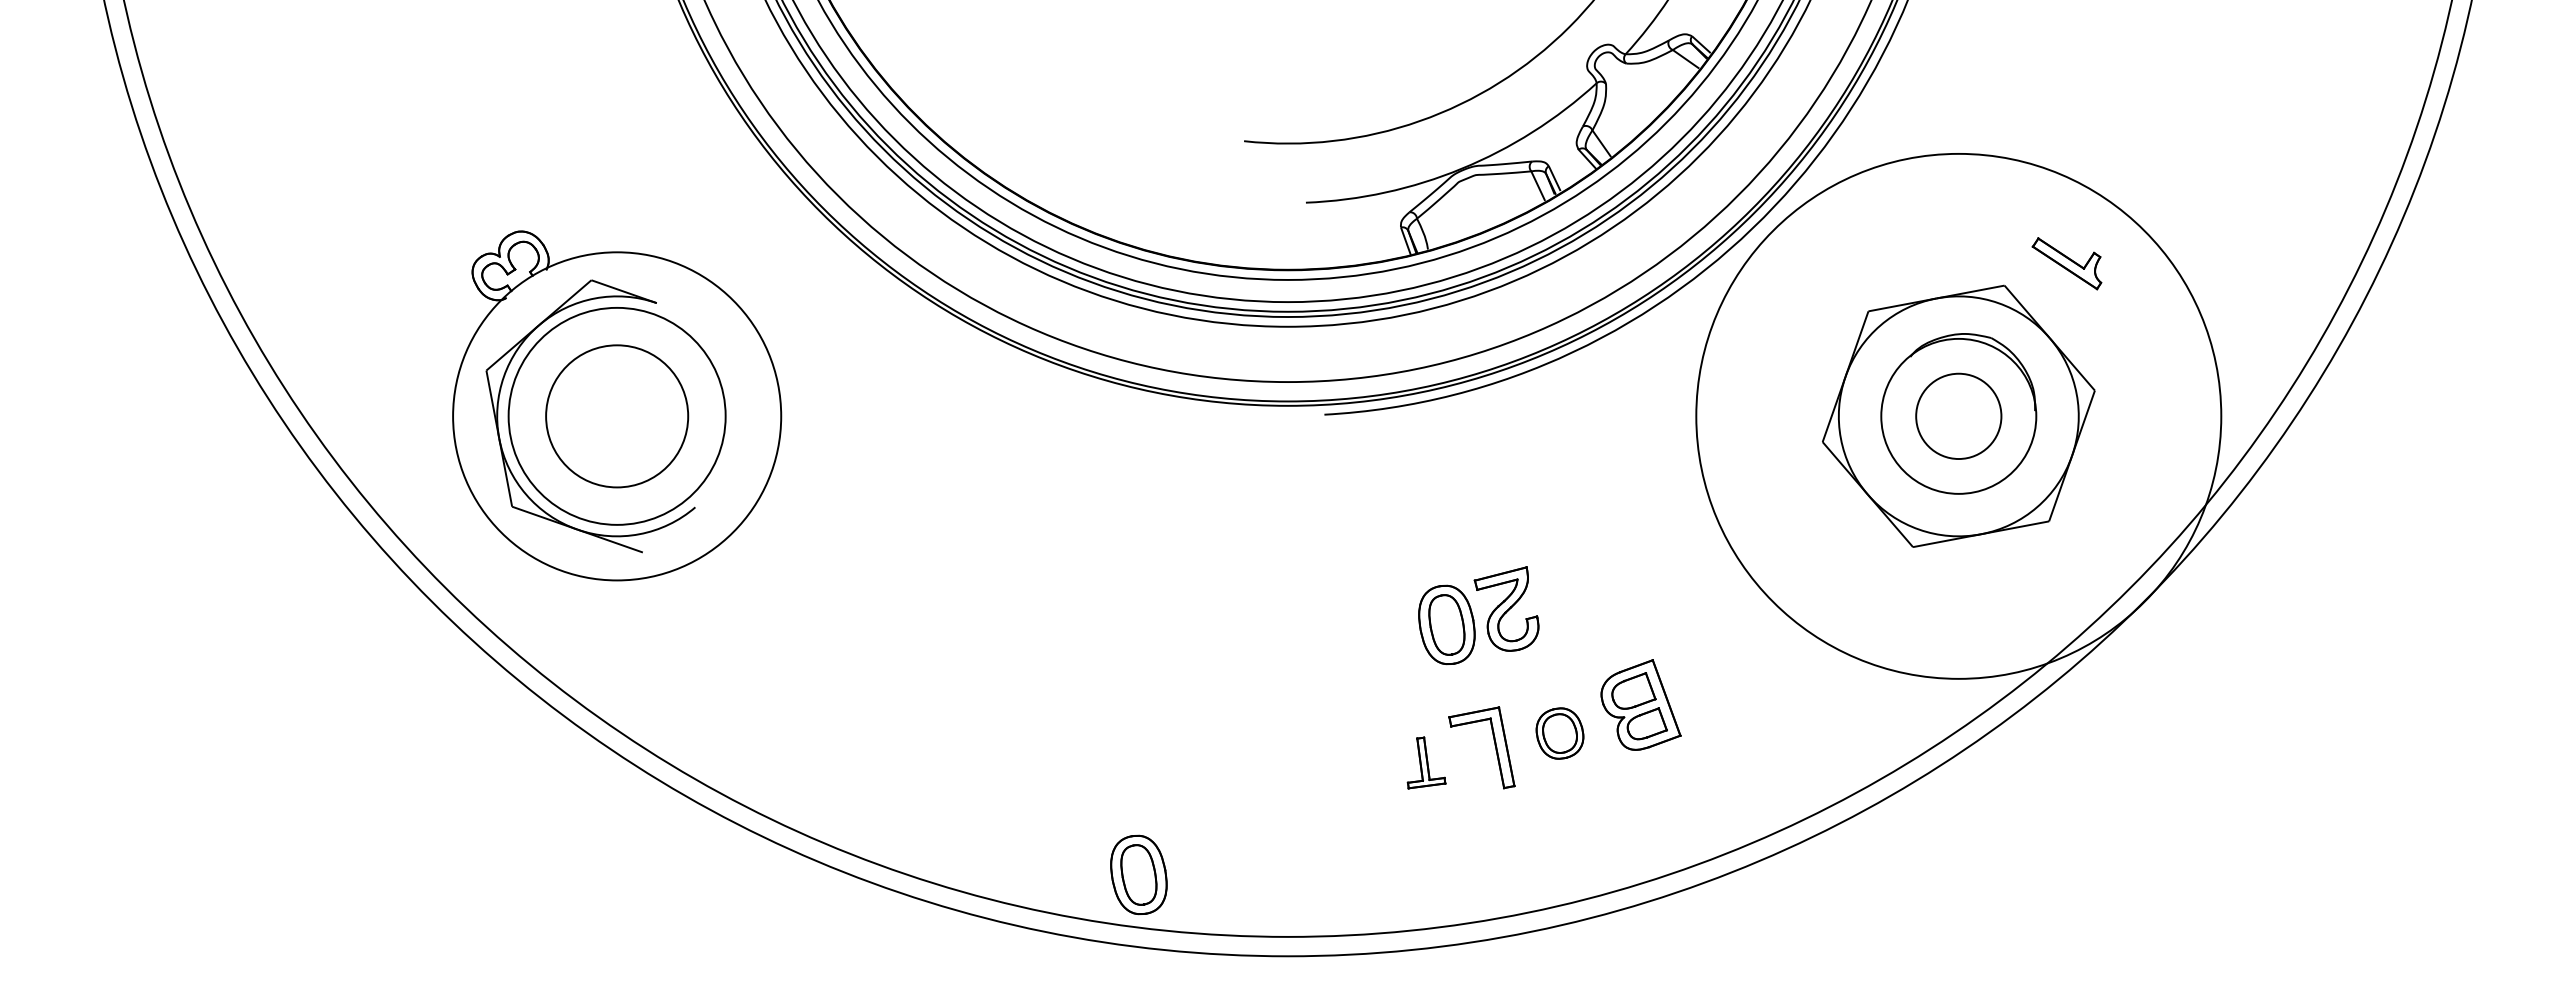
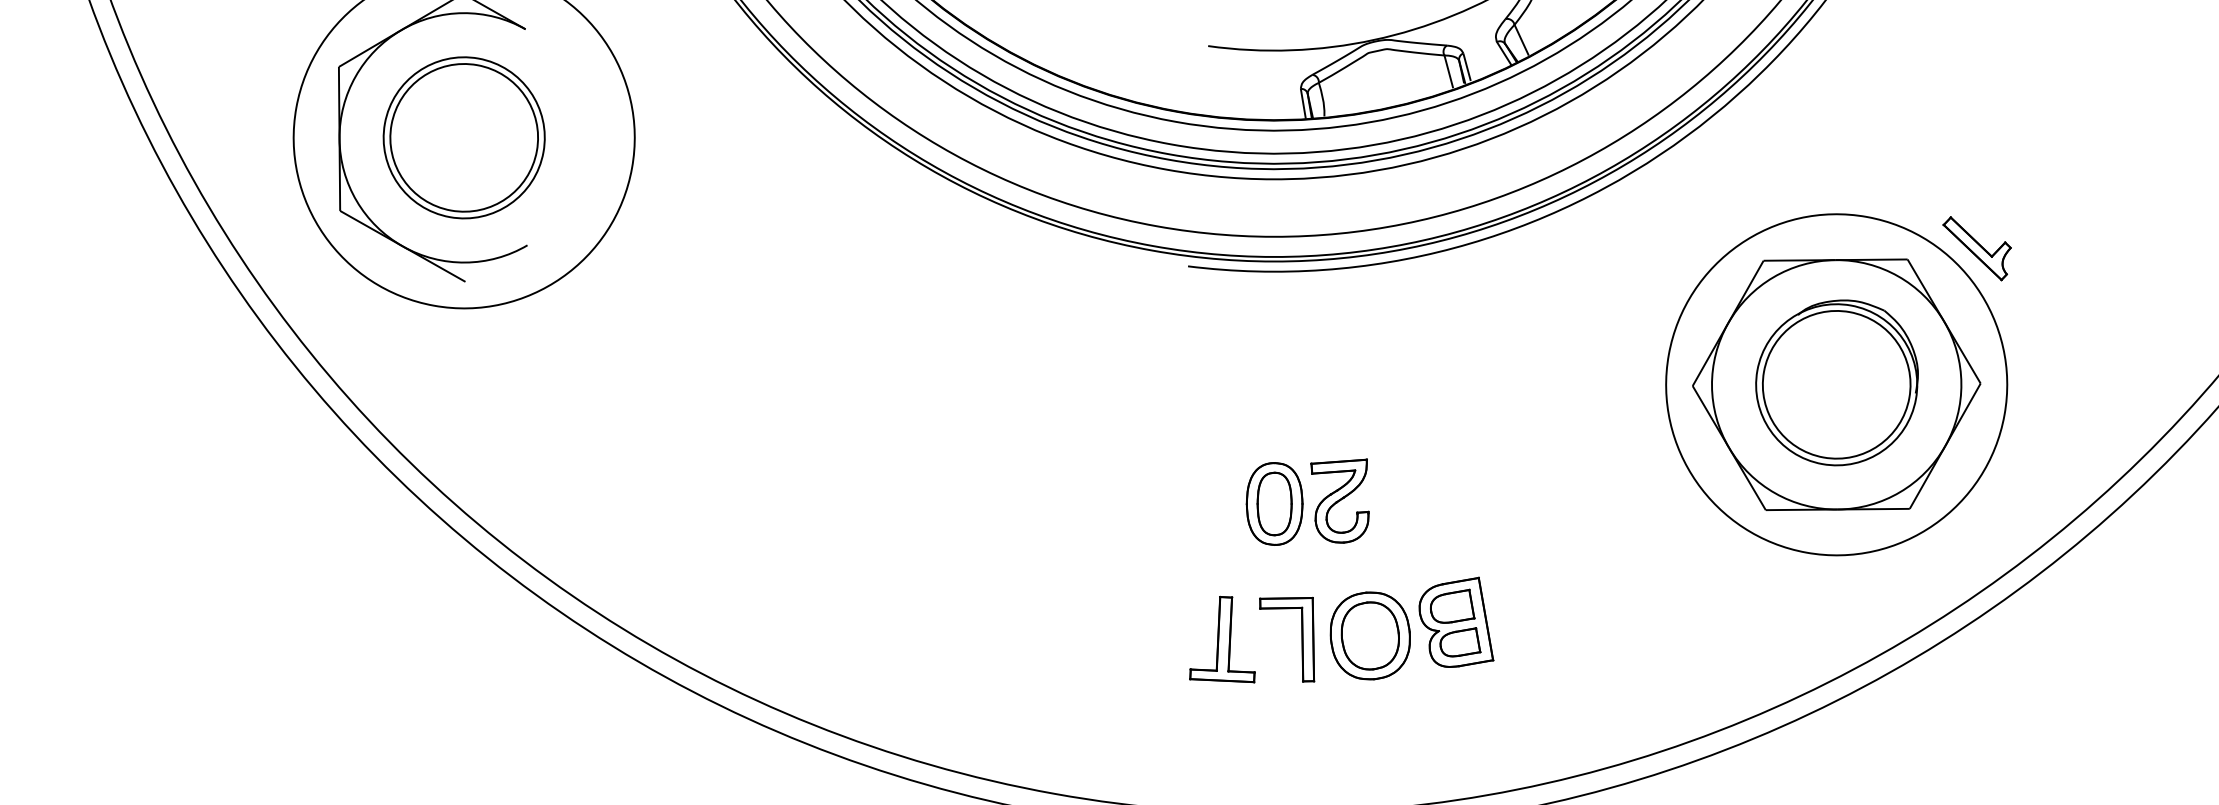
circle: (616, 415) -> (463, 136), size x0.71
circle: (1958, 416) -> (1836, 384), size x0.62
circle: (1958, 416) -> (1836, 384), size x1.67
part: (1559, 733) -> (1369, 635), size x1.67
part: (1426, 762) -> (1228, 640), size x1.67
part: (1138, 874) -> (913, 702), removed

